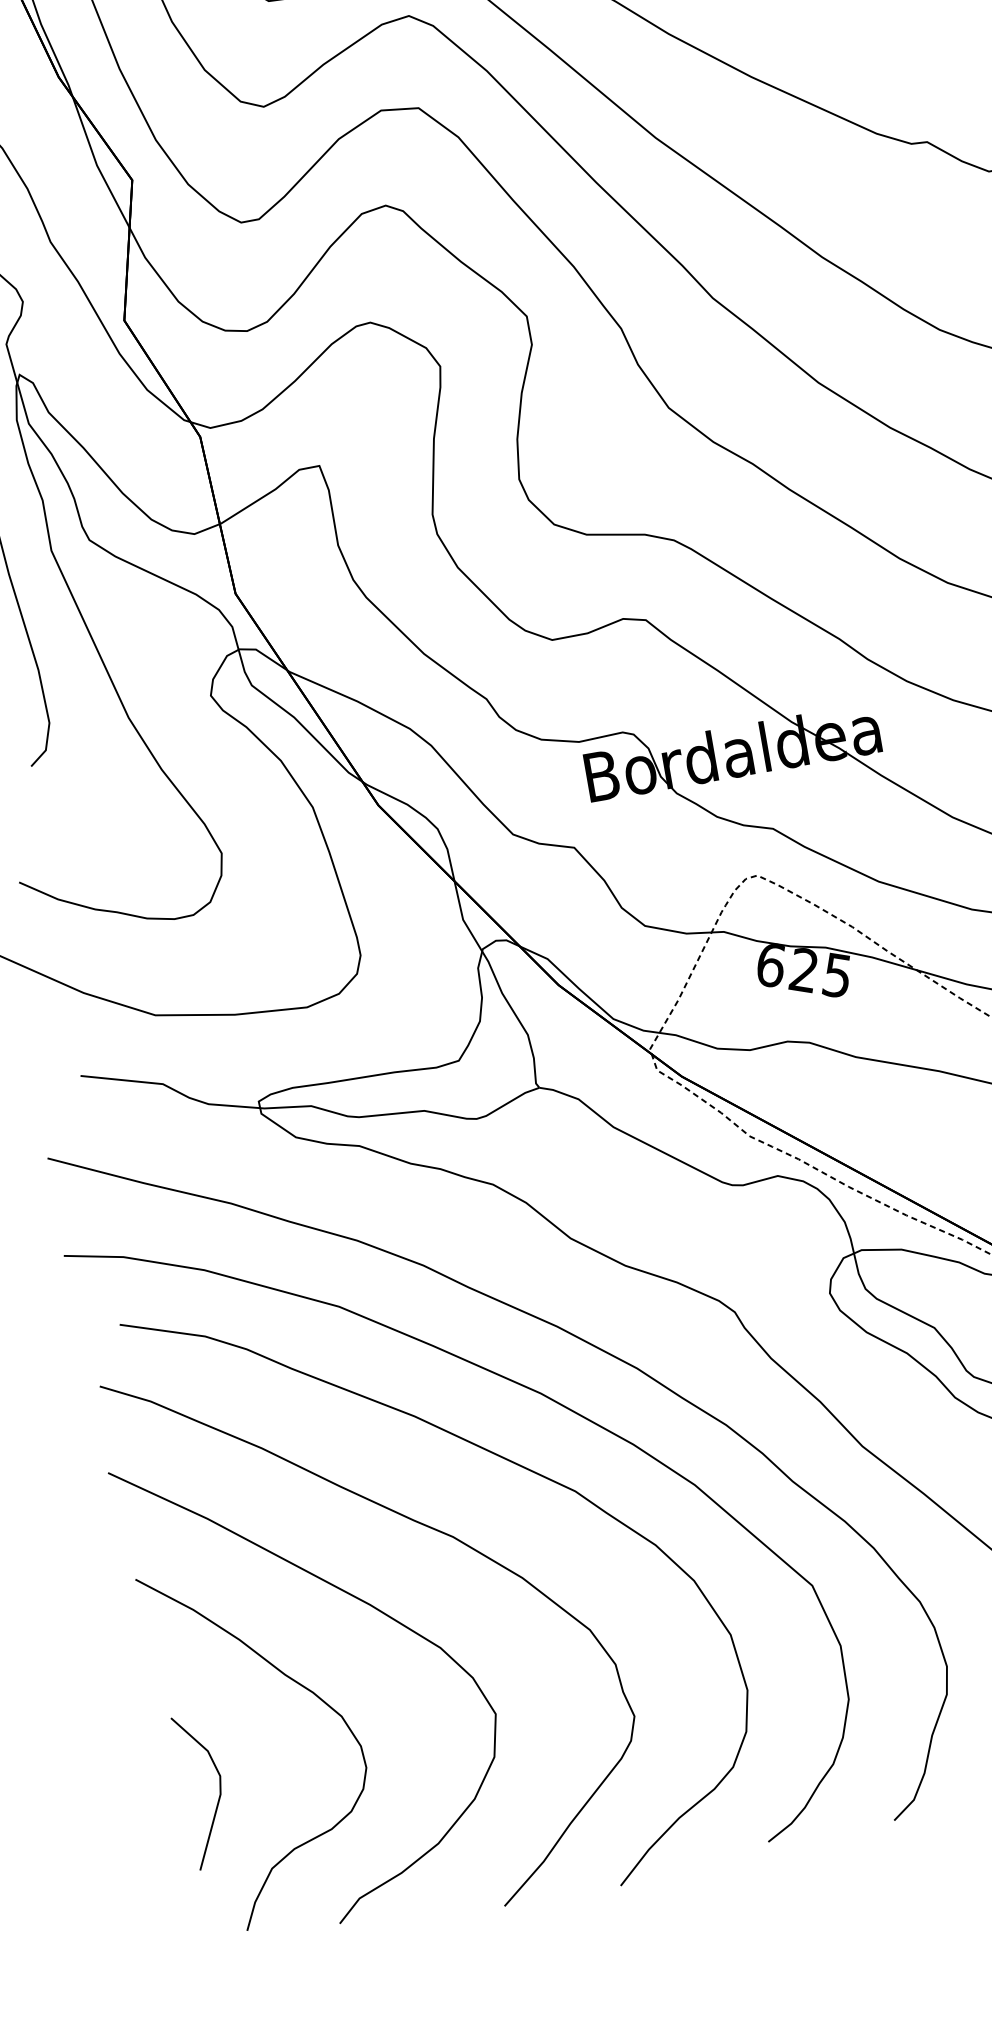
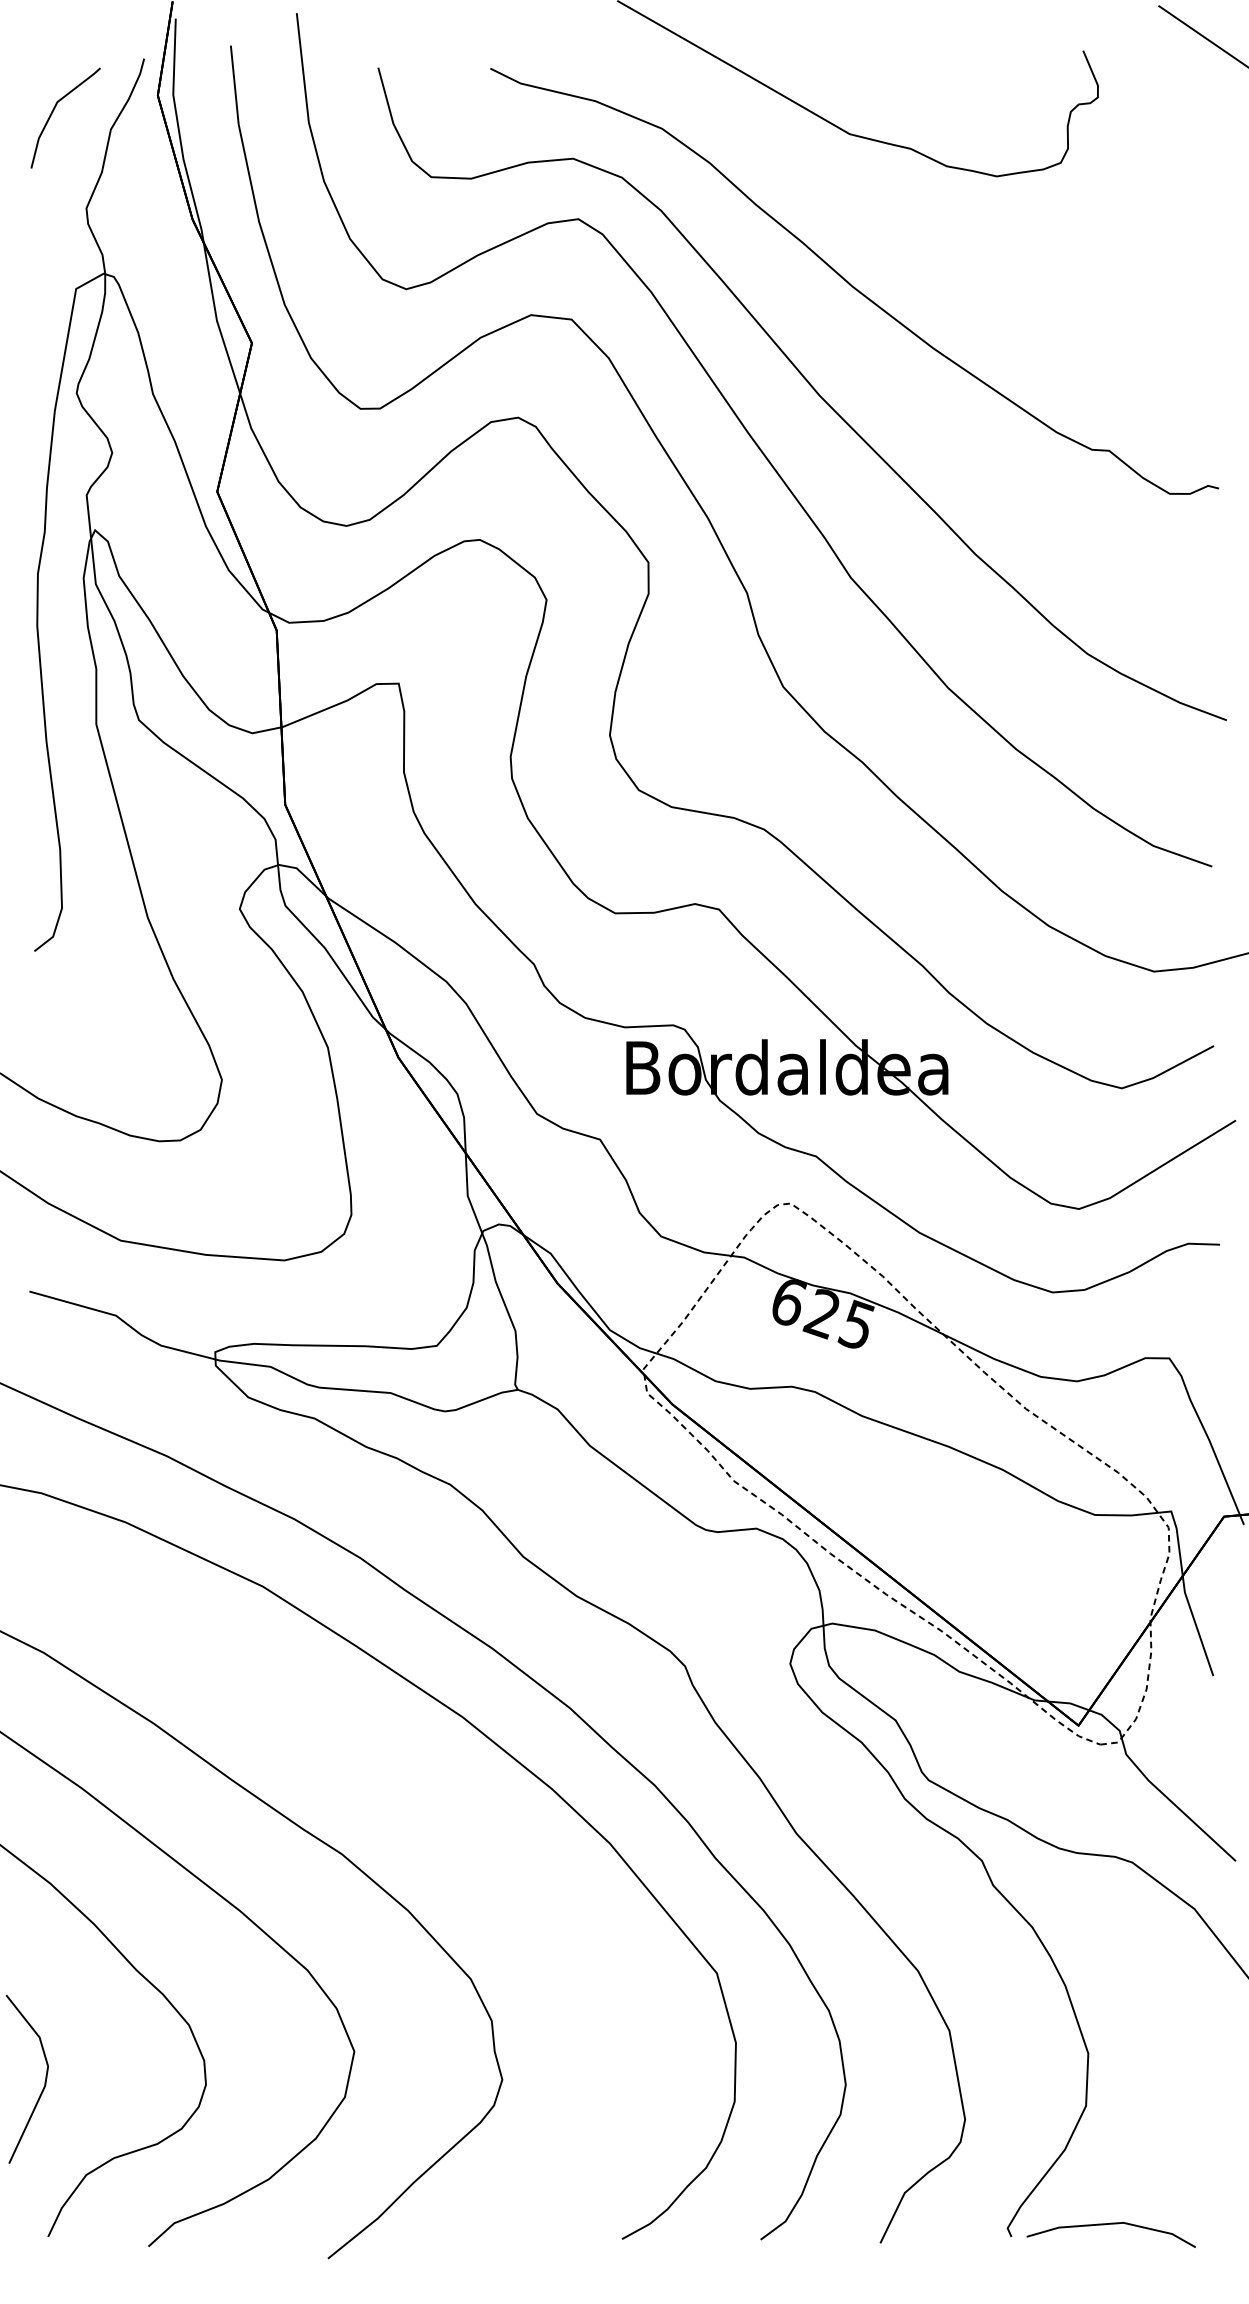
curve: (506, 1460) -> (413, 1782), removed

